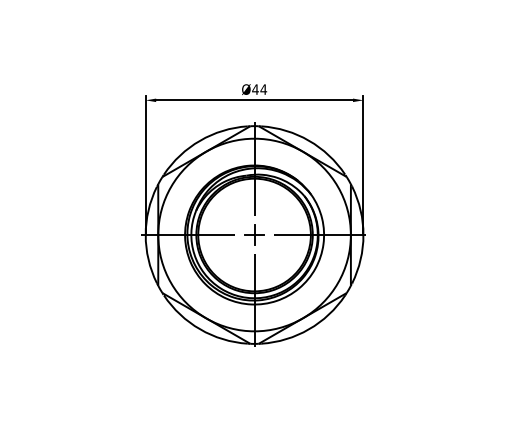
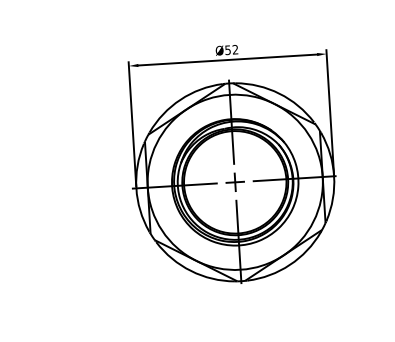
text: (259, 89) -> (231, 49), Ø44 -> Ø52

